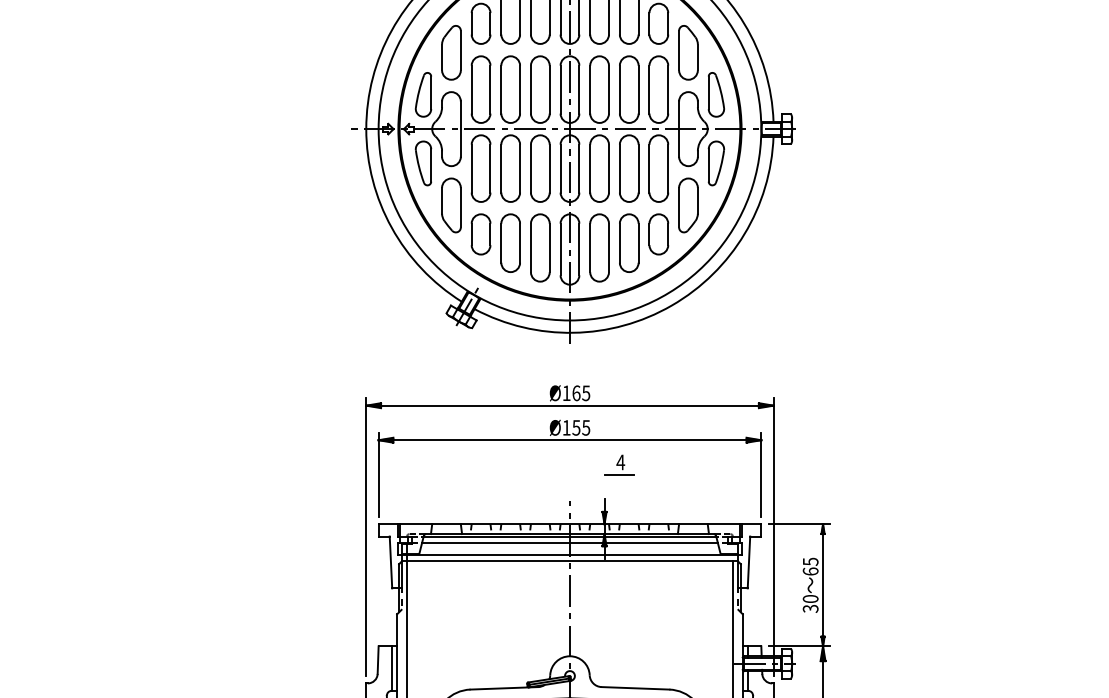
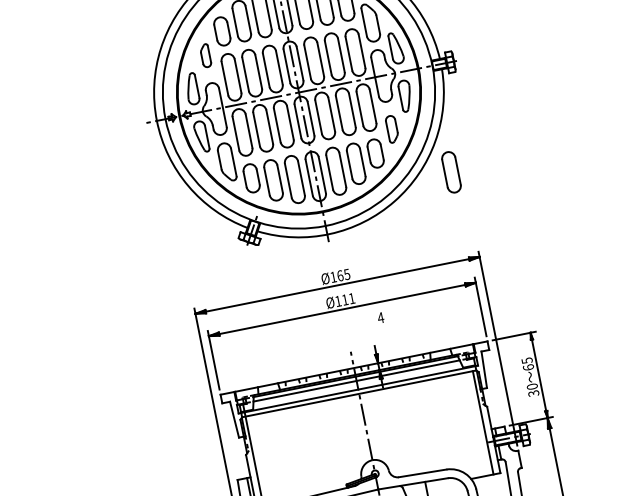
part: (451, 52) -> (205, 55), size x0.6
part: (688, 205) -> (392, 129), size x0.7
part: (758, 280) -> (451, 171), added
text: (581, 427) -> (348, 299), Ø155 -> Ø111
line: (619, 474) -> (381, 326), removed

